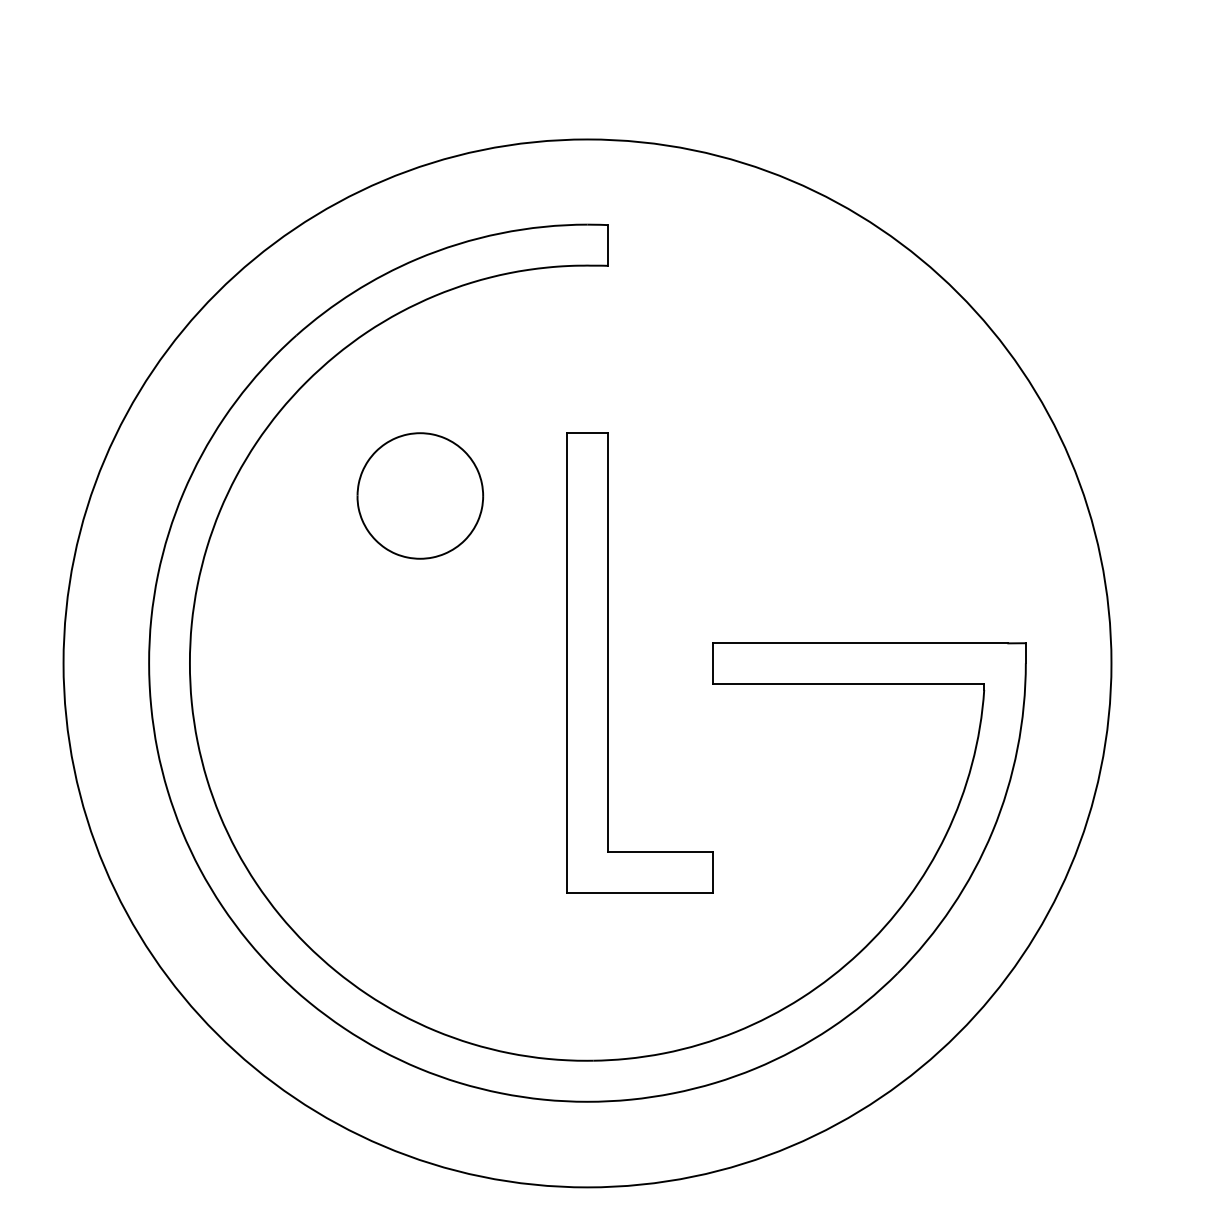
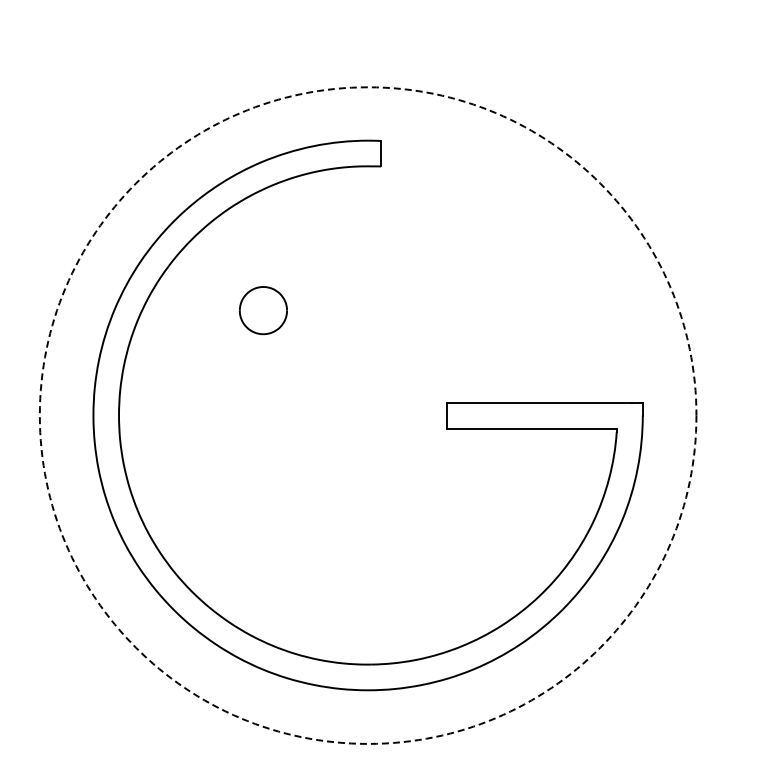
part: (420, 495) -> (263, 310), size x0.6
circle: (586, 663) -> (367, 415), solid -> dashed
part: (608, 663) -> (381, 415), removed

